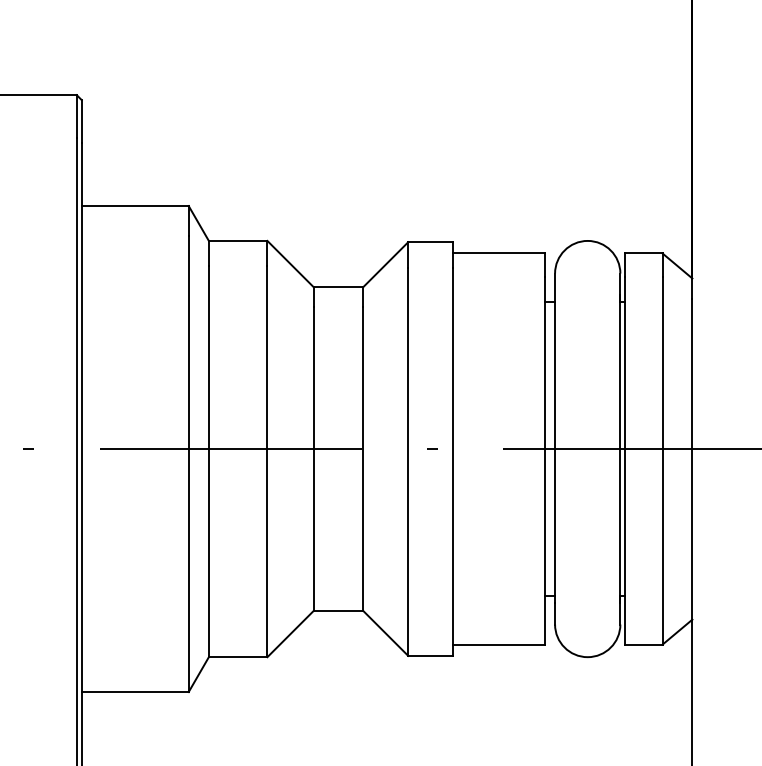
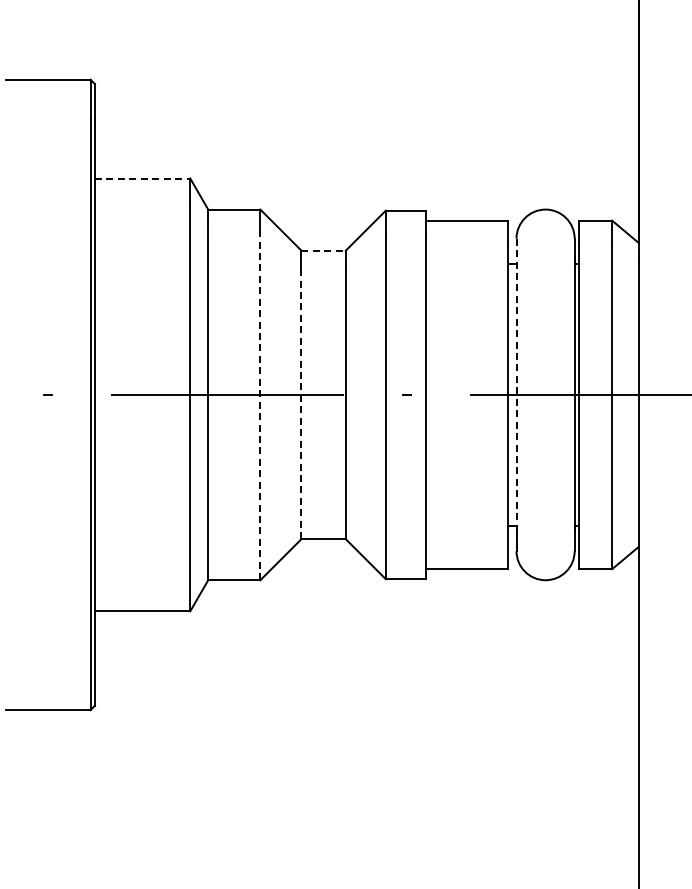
line: (135, 206) -> (142, 178), solid -> dashed
line: (339, 286) -> (324, 250), solid -> dashed
line: (555, 438) -> (516, 385), solid -> dashed
line: (313, 458) -> (301, 403), solid -> dashed
line: (267, 462) -> (260, 406), solid -> dashed

